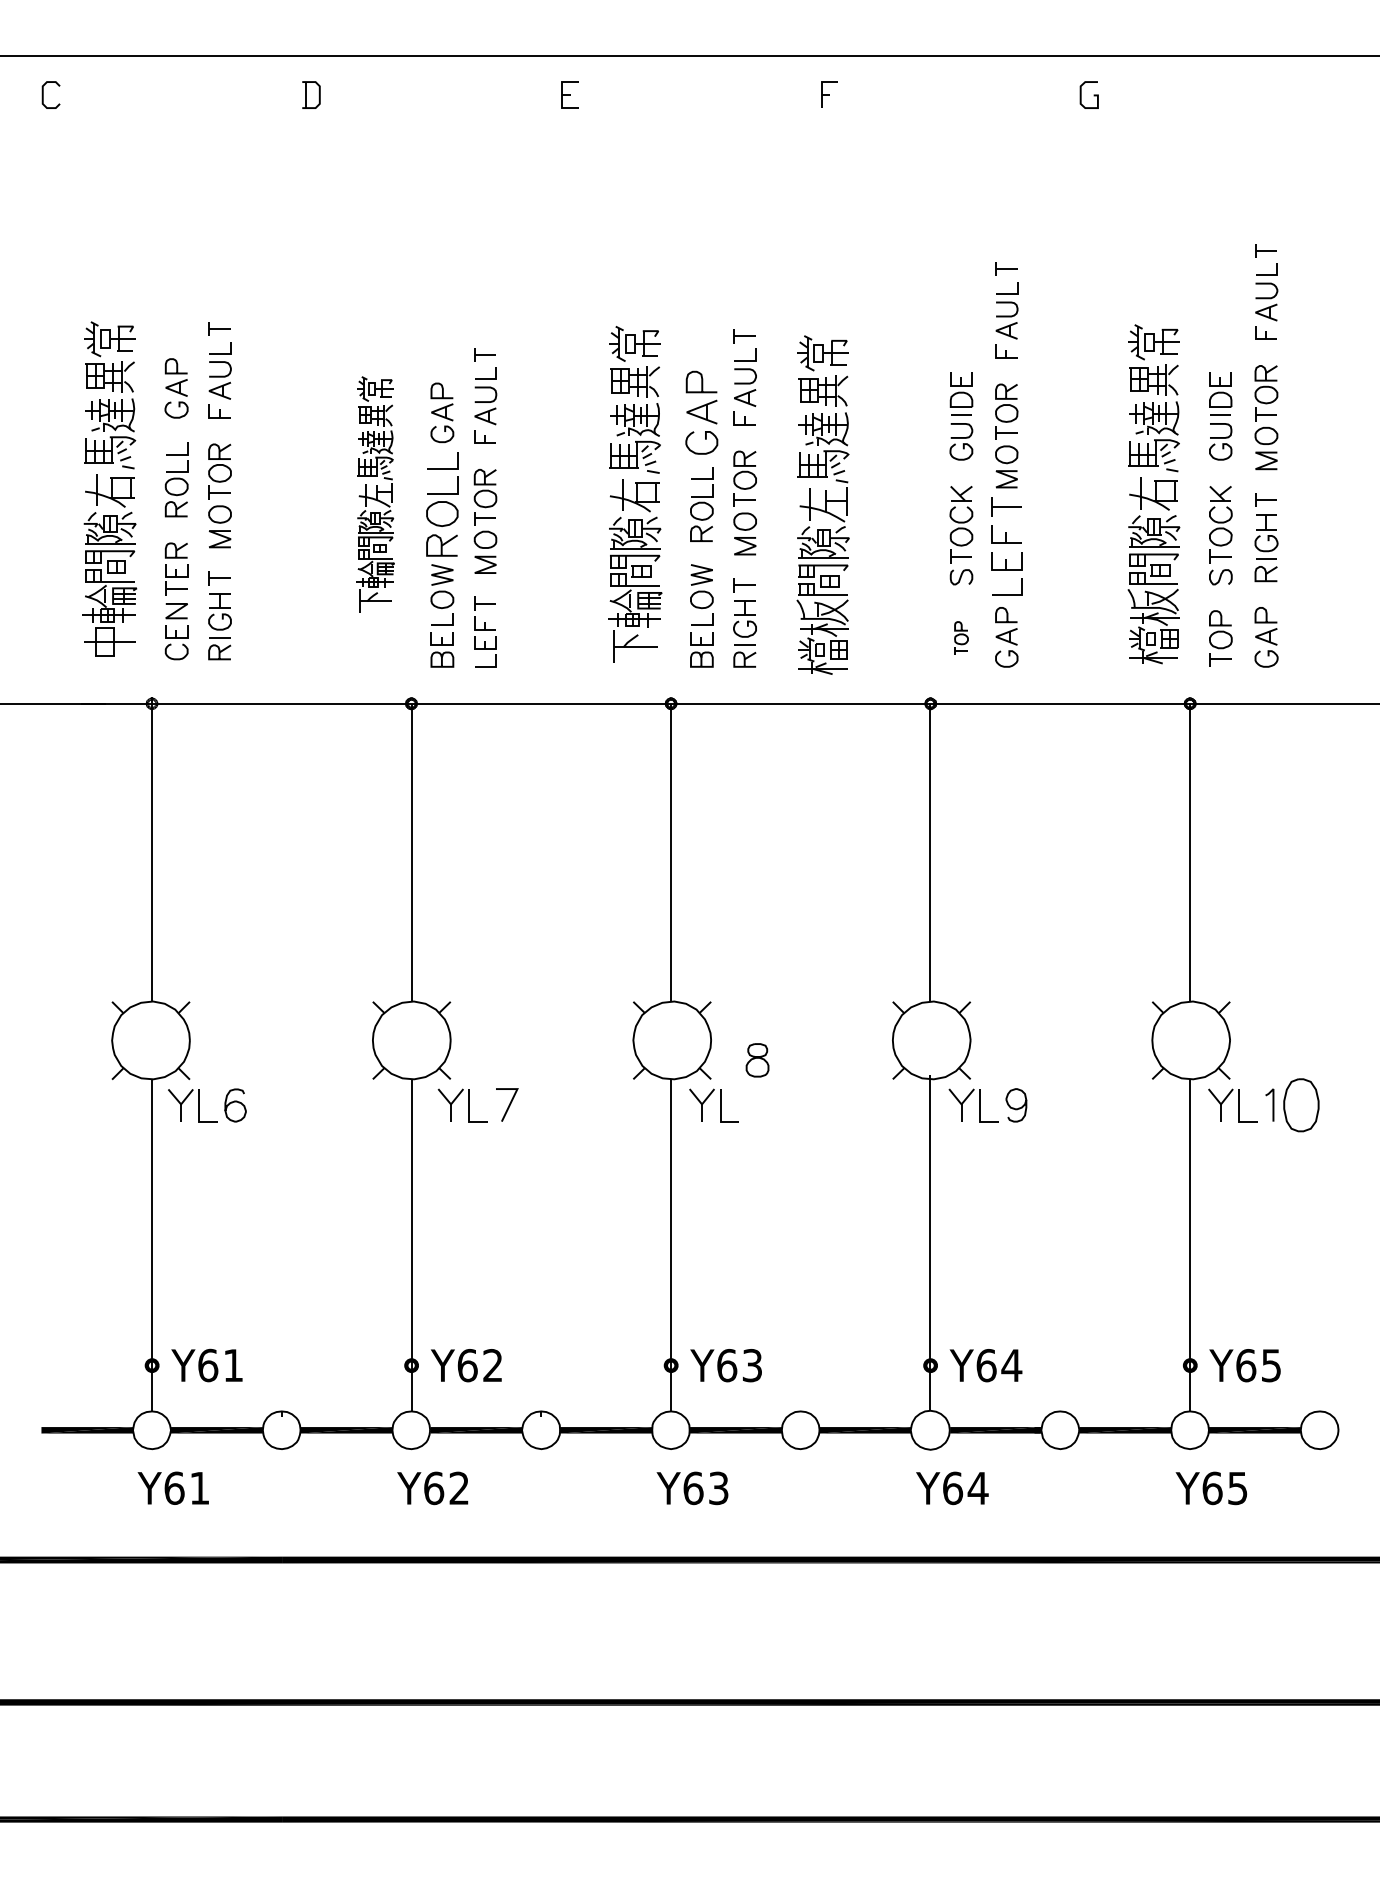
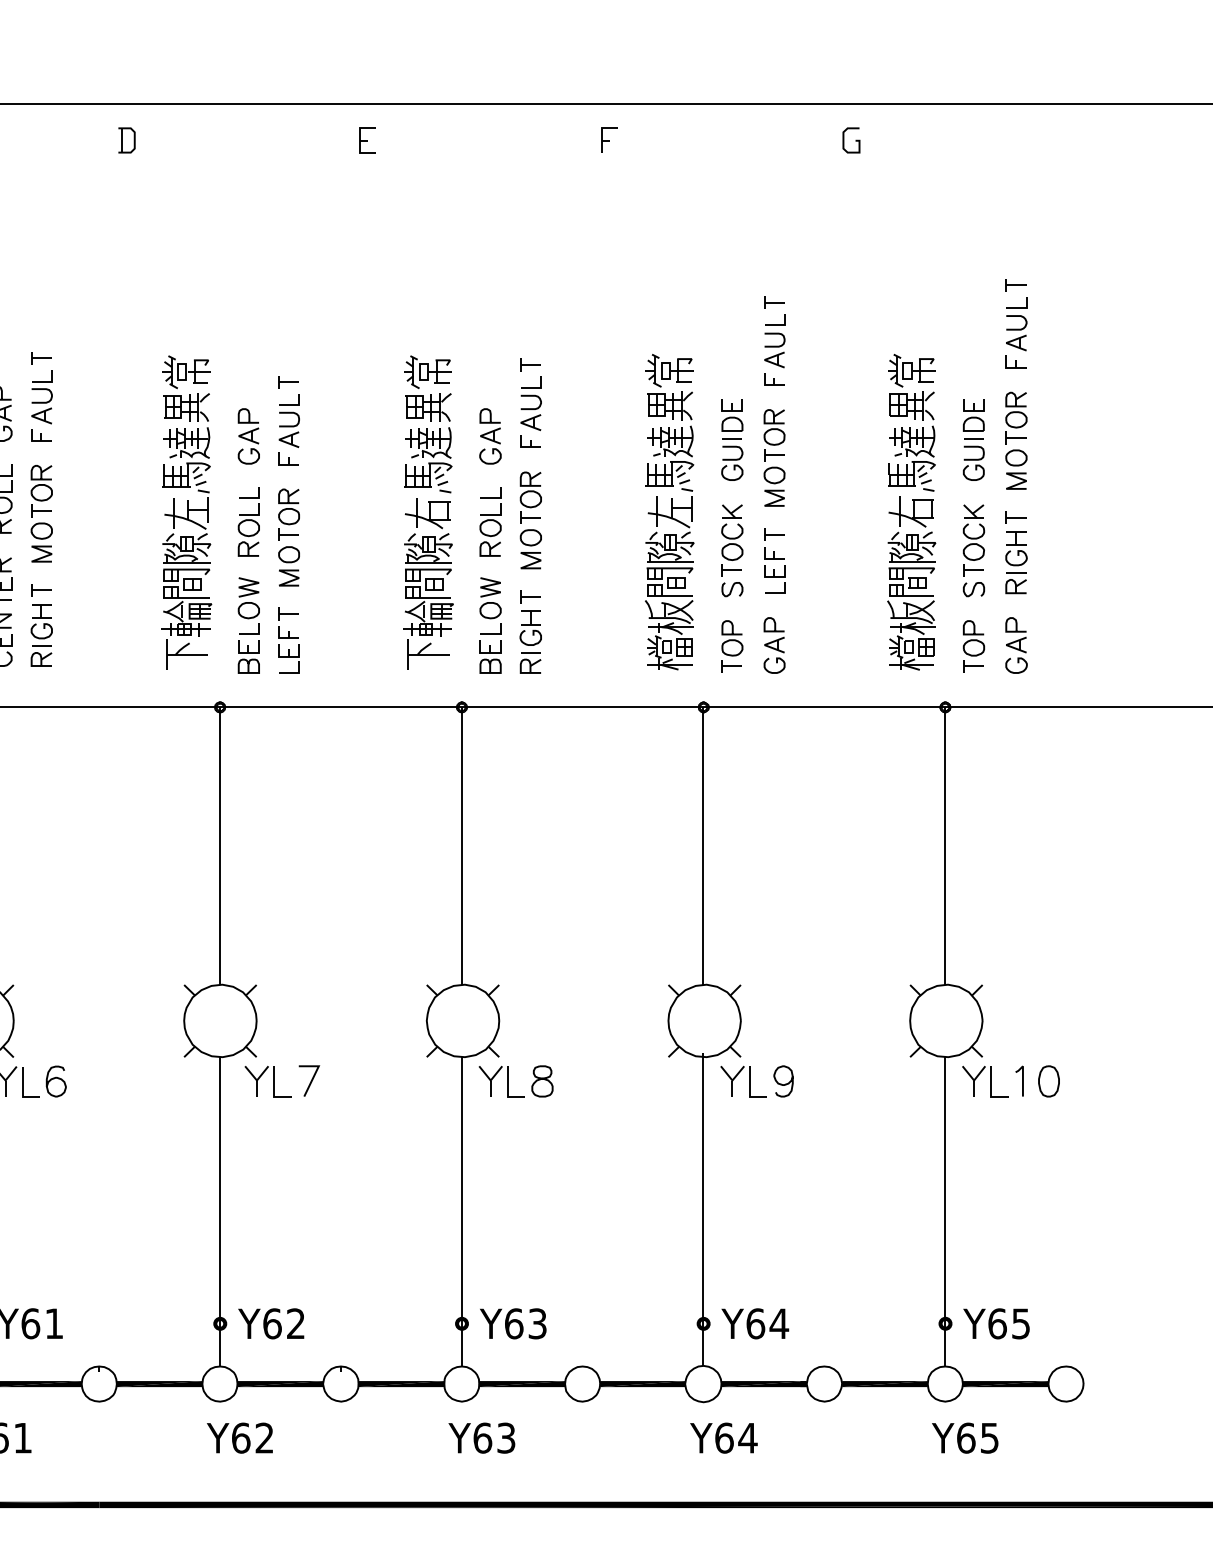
part: (701, 412) -> (490, 436), size x0.71
part: (375, 494) -> (186, 512), size x1.43
part: (442, 504) -> (249, 521), size x0.71
part: (822, 504) -> (669, 511), moved
part: (1006, 546) -> (774, 560), size x0.71
part: (961, 638) -> (732, 646), size x1.67
part: (757, 1060) -> (542, 1081), moved
part: (1301, 1105) -> (1049, 1081), size x0.62

